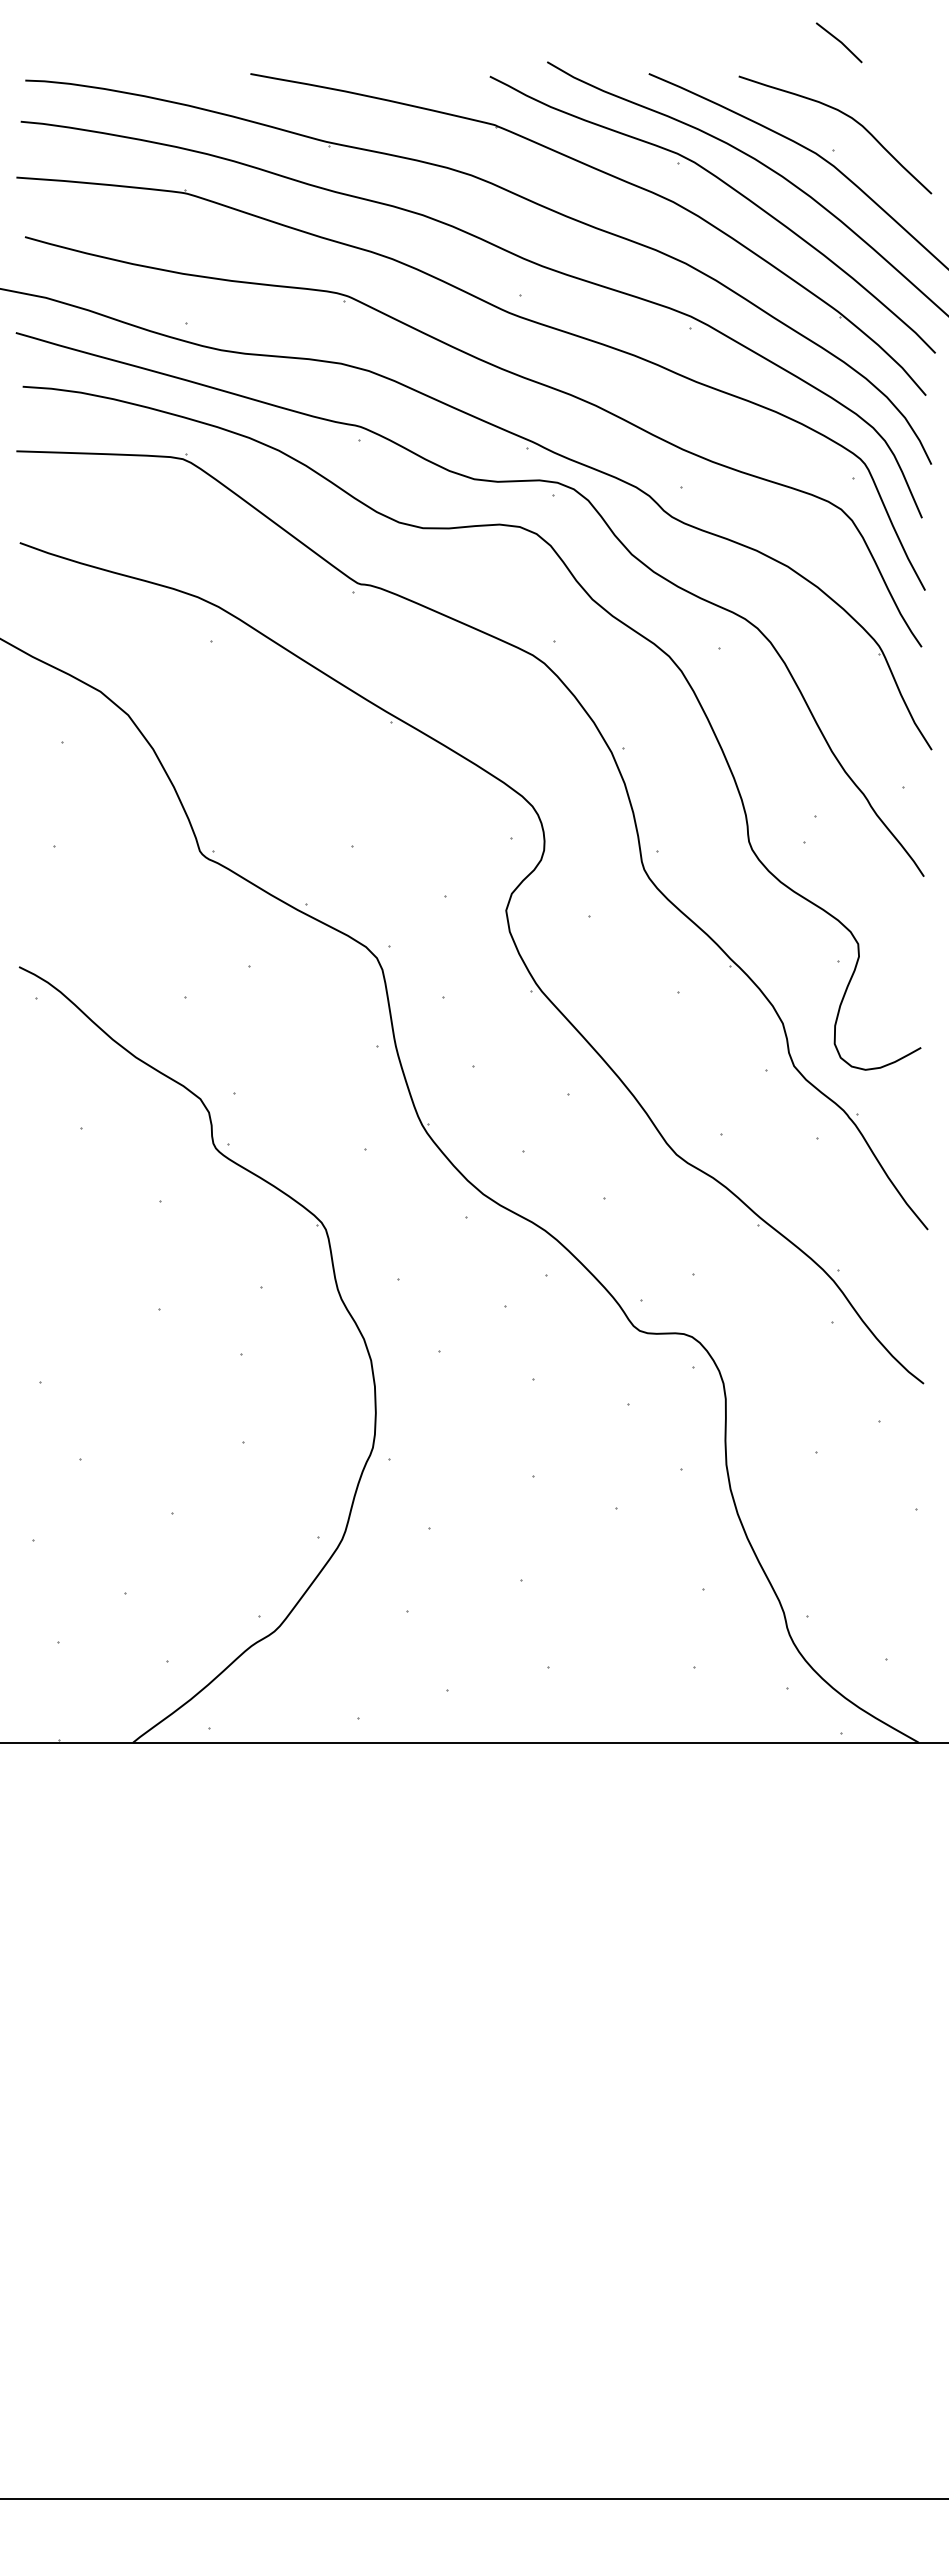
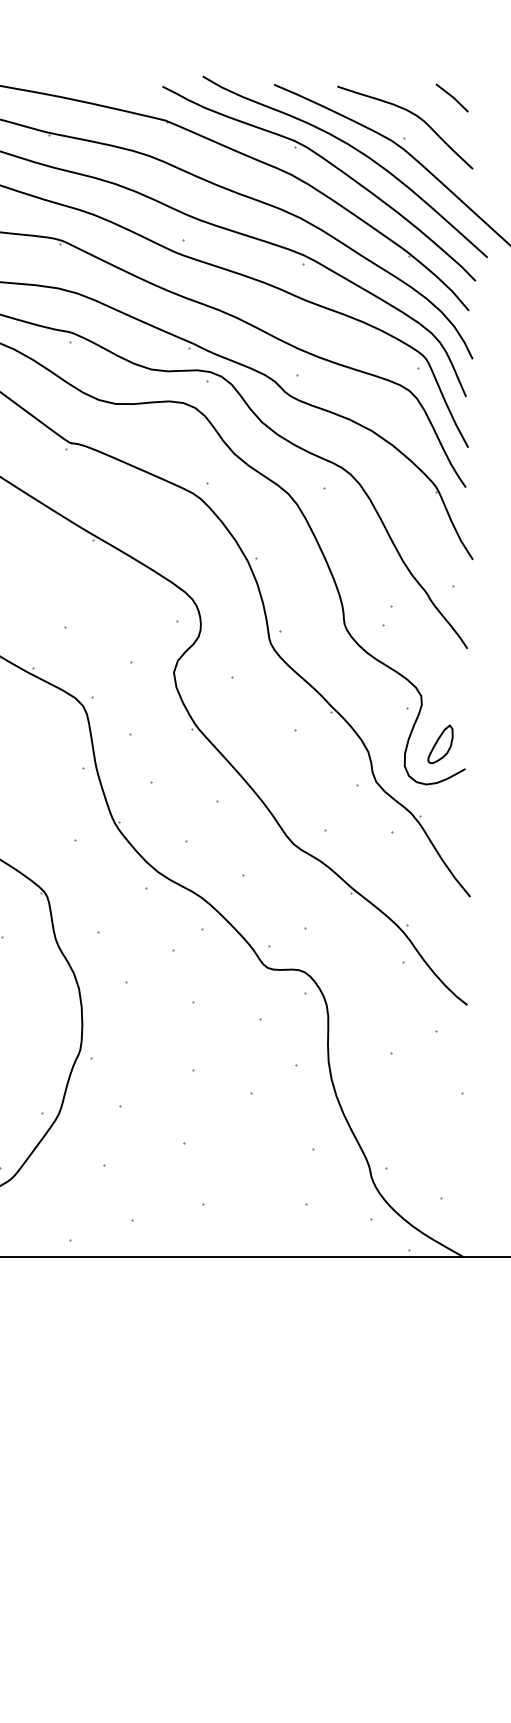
line: (838, 41) -> (451, 97), moved
part: (885, 1012) -> (440, 744), added

